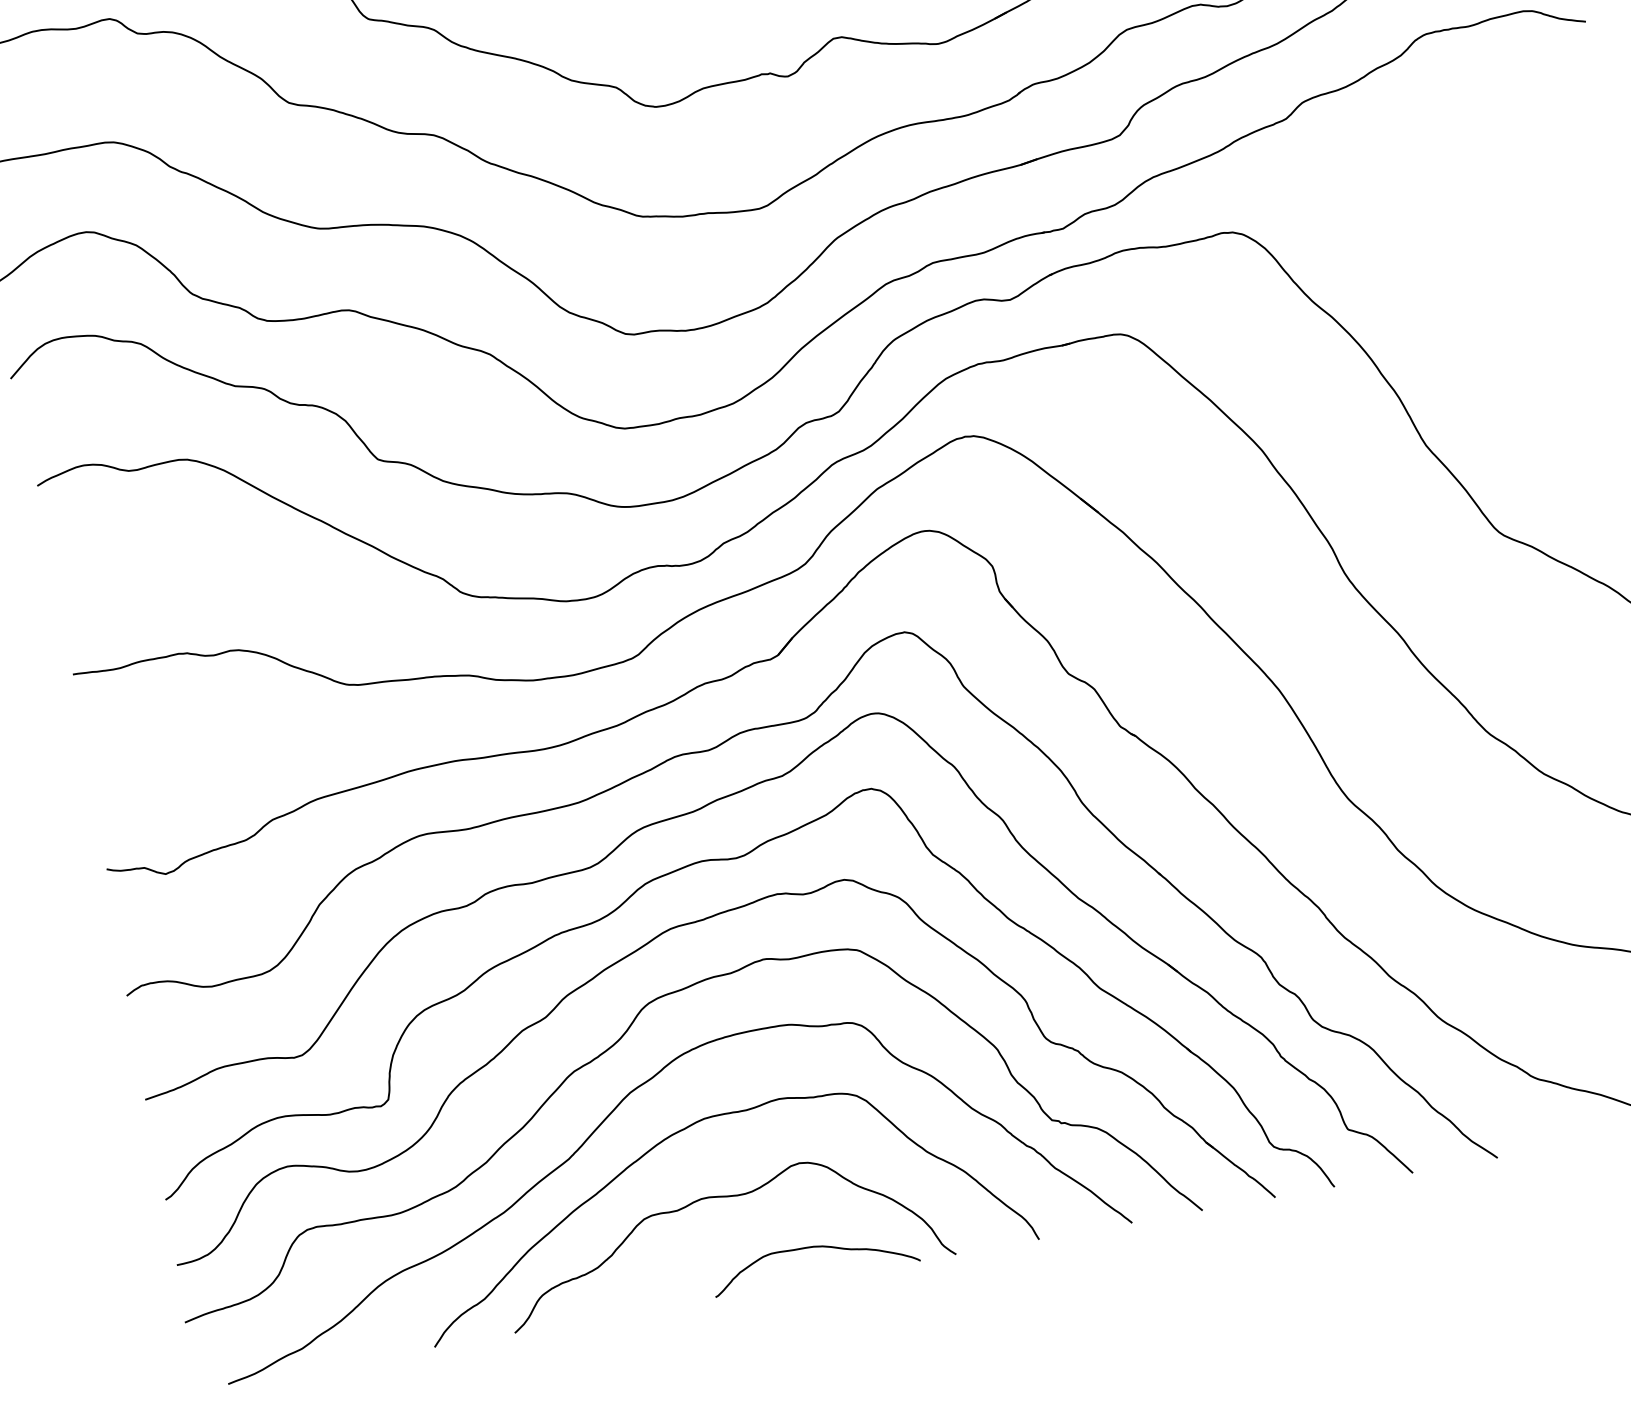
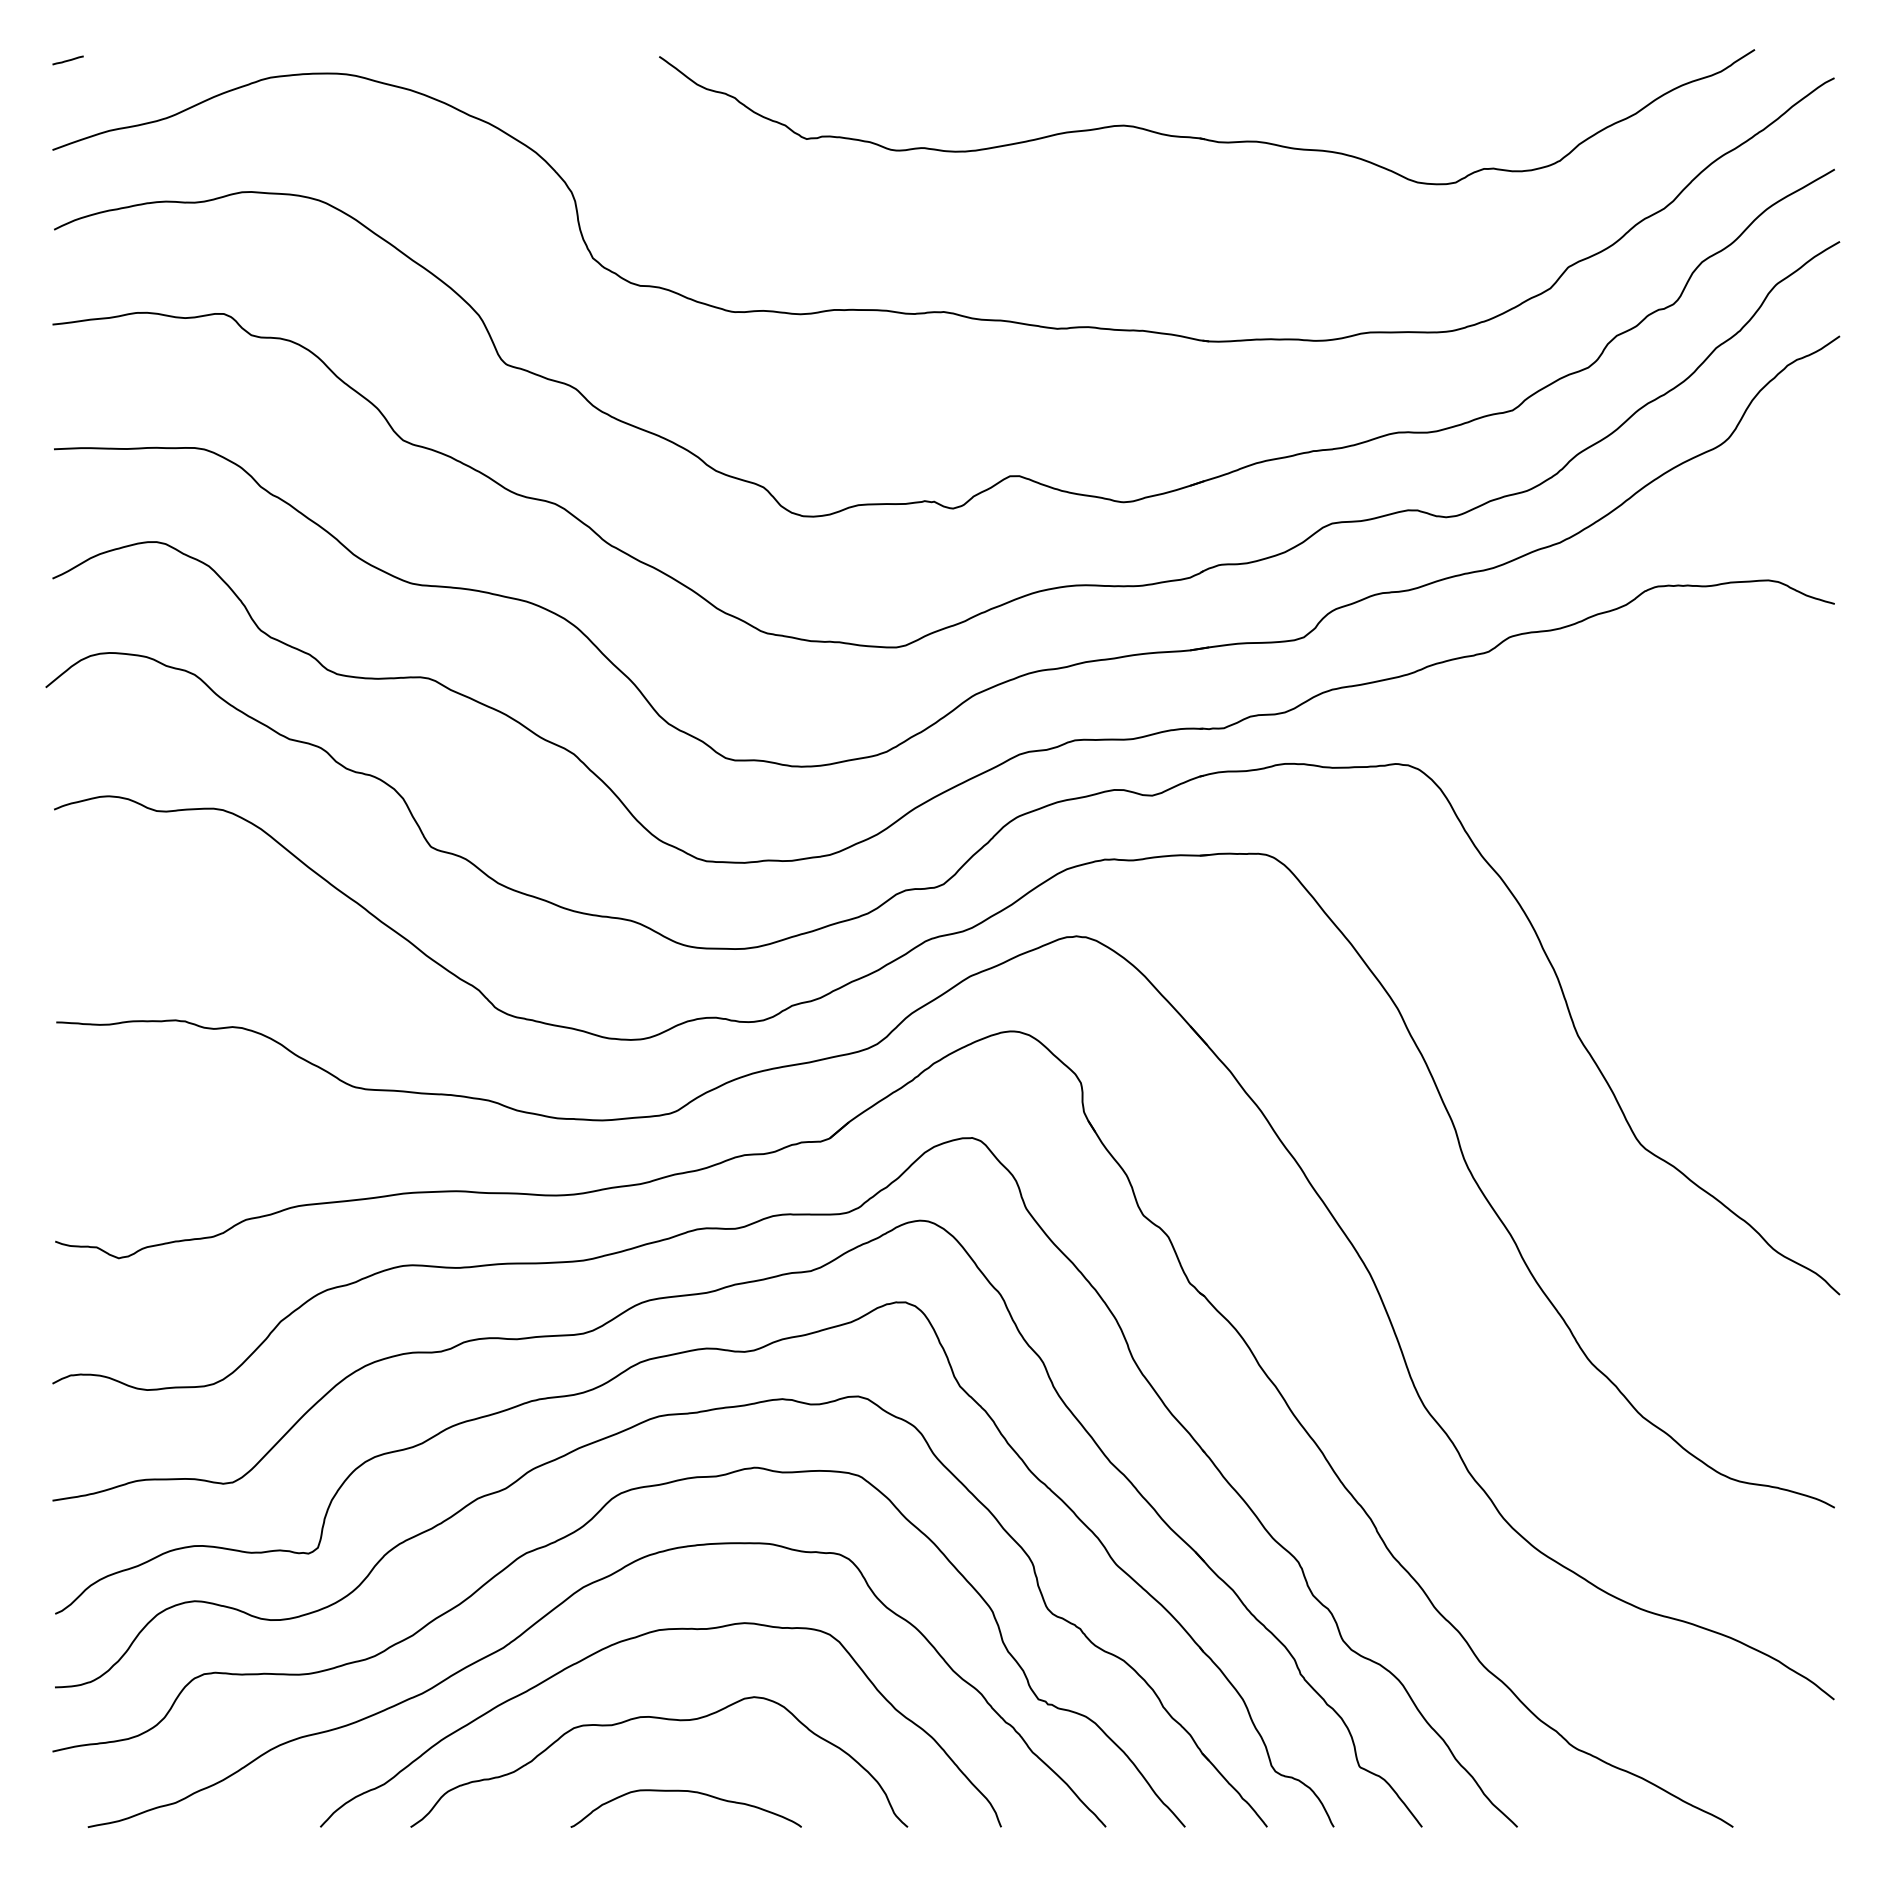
curve: (814, 1247) -> (688, 1792), moved

